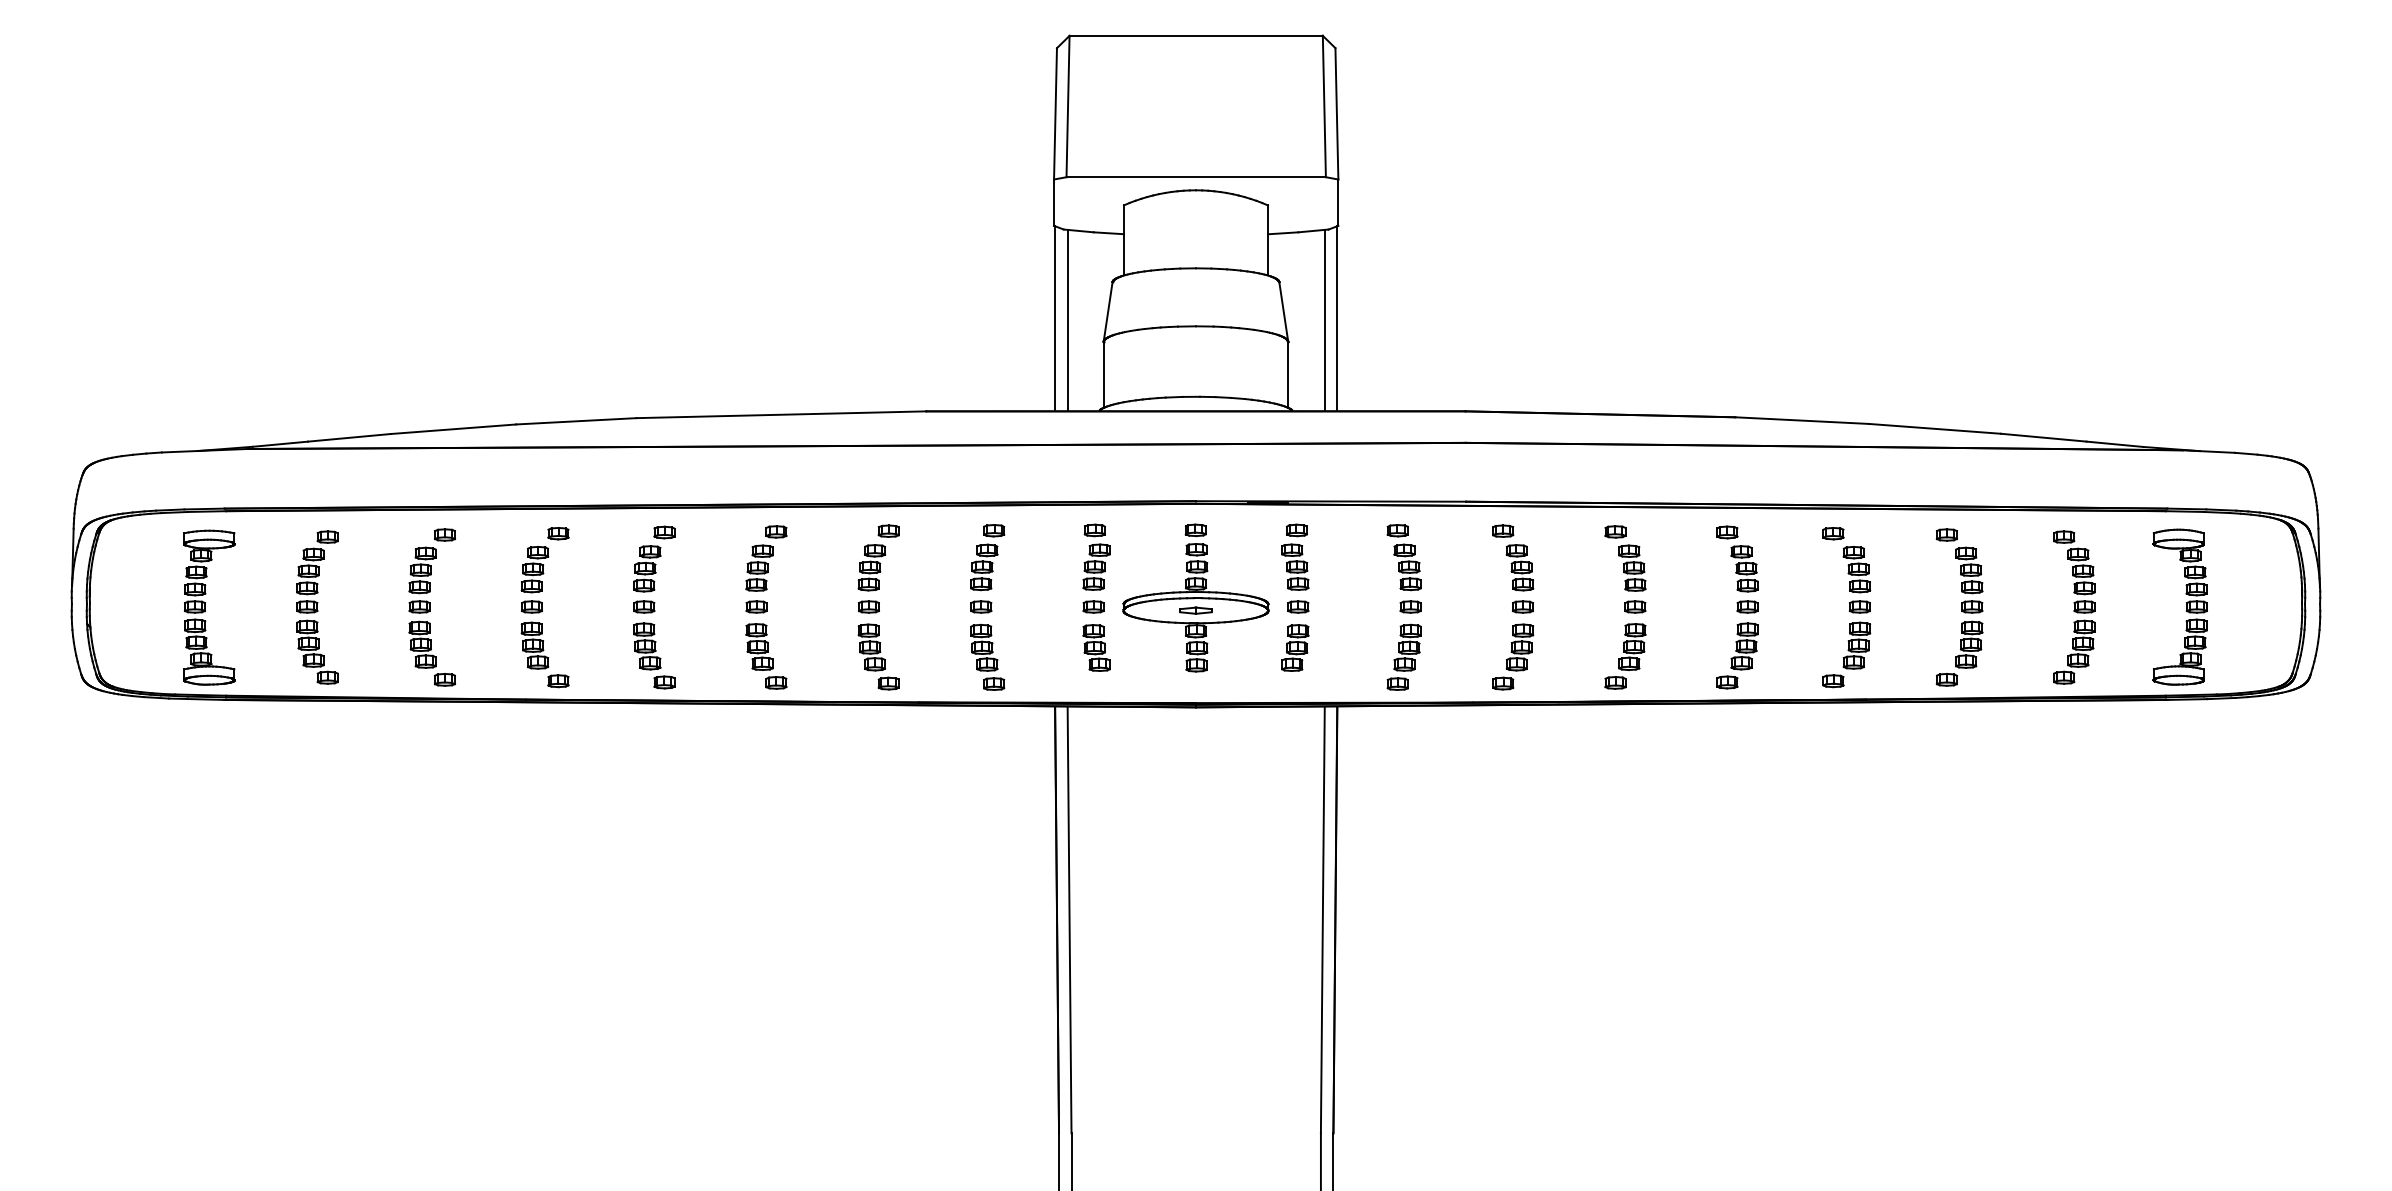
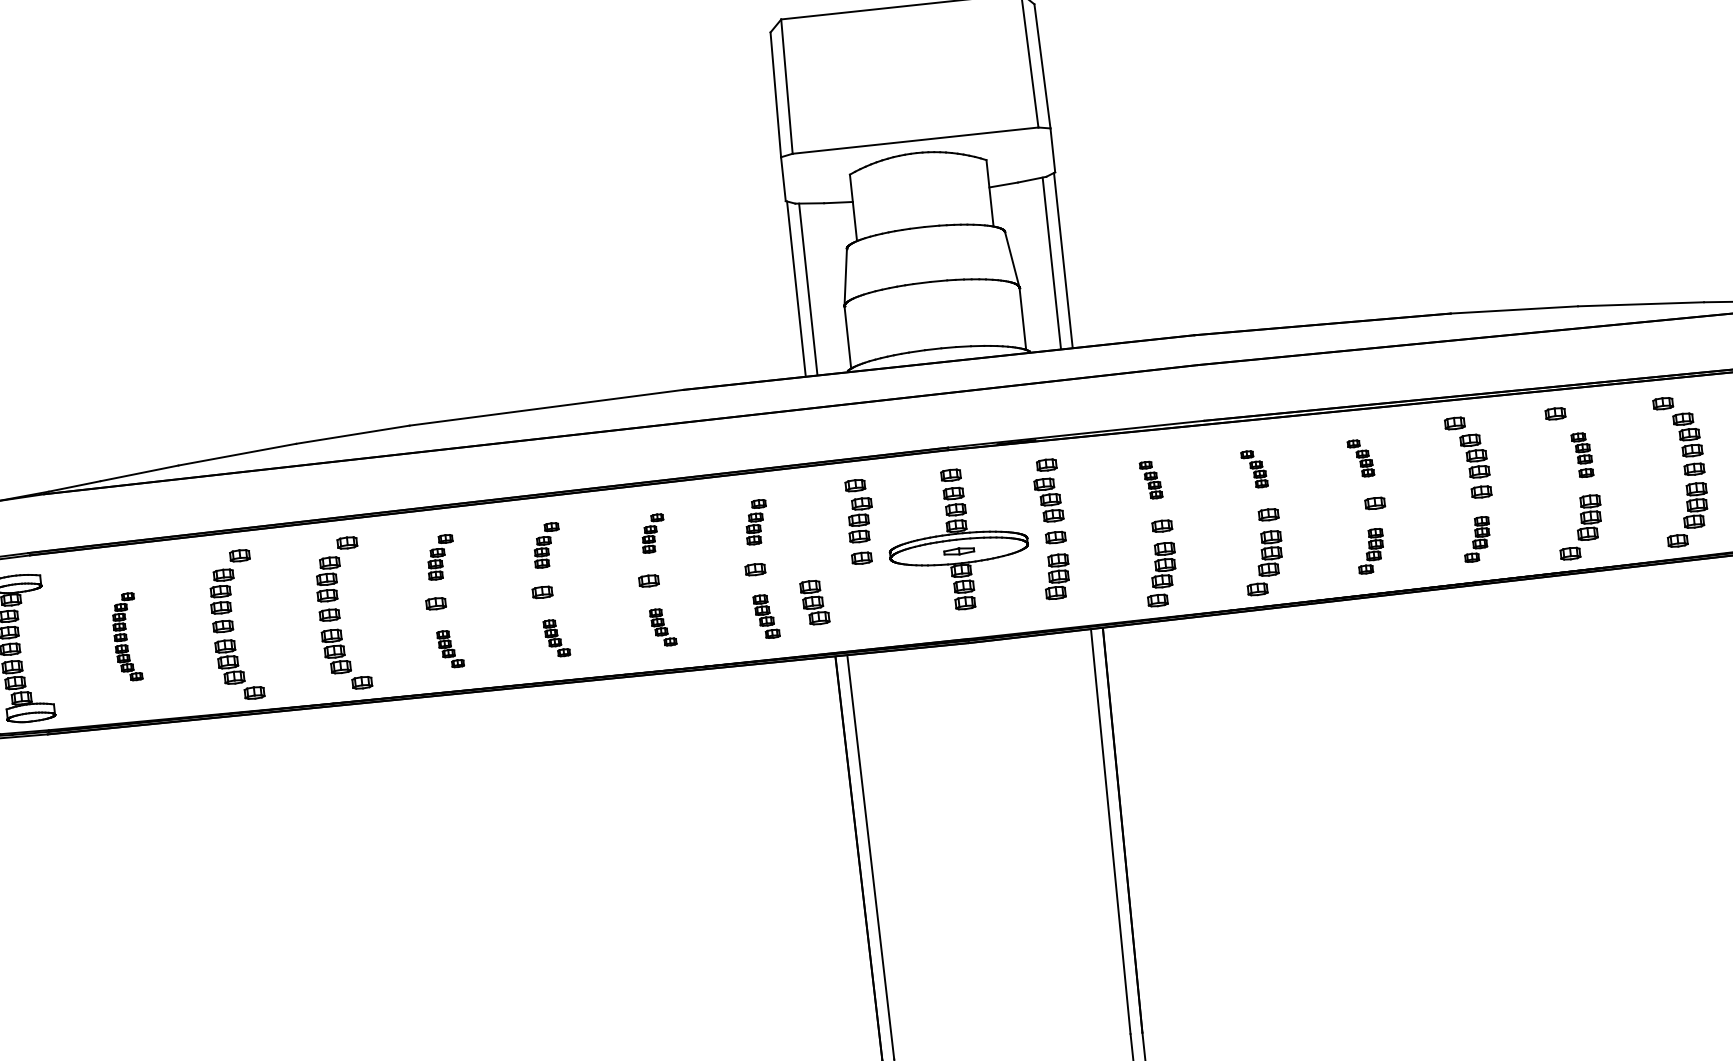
part: (878, 557) -> (653, 533), size x0.6
part: (987, 557) -> (756, 522), size x0.7
part: (1403, 557) -> (1150, 480), size x0.6
part: (1513, 557) -> (1254, 468), size x0.6
part: (654, 558) -> (440, 556), size x0.7
part: (766, 558) -> (546, 545), size x0.7
part: (1625, 558) -> (1360, 458), size x0.6
part: (1856, 579) -> (1581, 454), size x0.7
part: (317, 607) -> (126, 637), size x0.6
part: (1096, 647) -> (814, 602), moved
part: (654, 655) -> (450, 648), size x0.6
part: (1737, 655) -> (1476, 539), size x0.7
part: (766, 656) -> (556, 638), size x0.6
part: (878, 656) -> (663, 627), size x0.6
part: (987, 656) -> (766, 615), size x0.7
part: (1625, 656) -> (1370, 551), size x0.7

